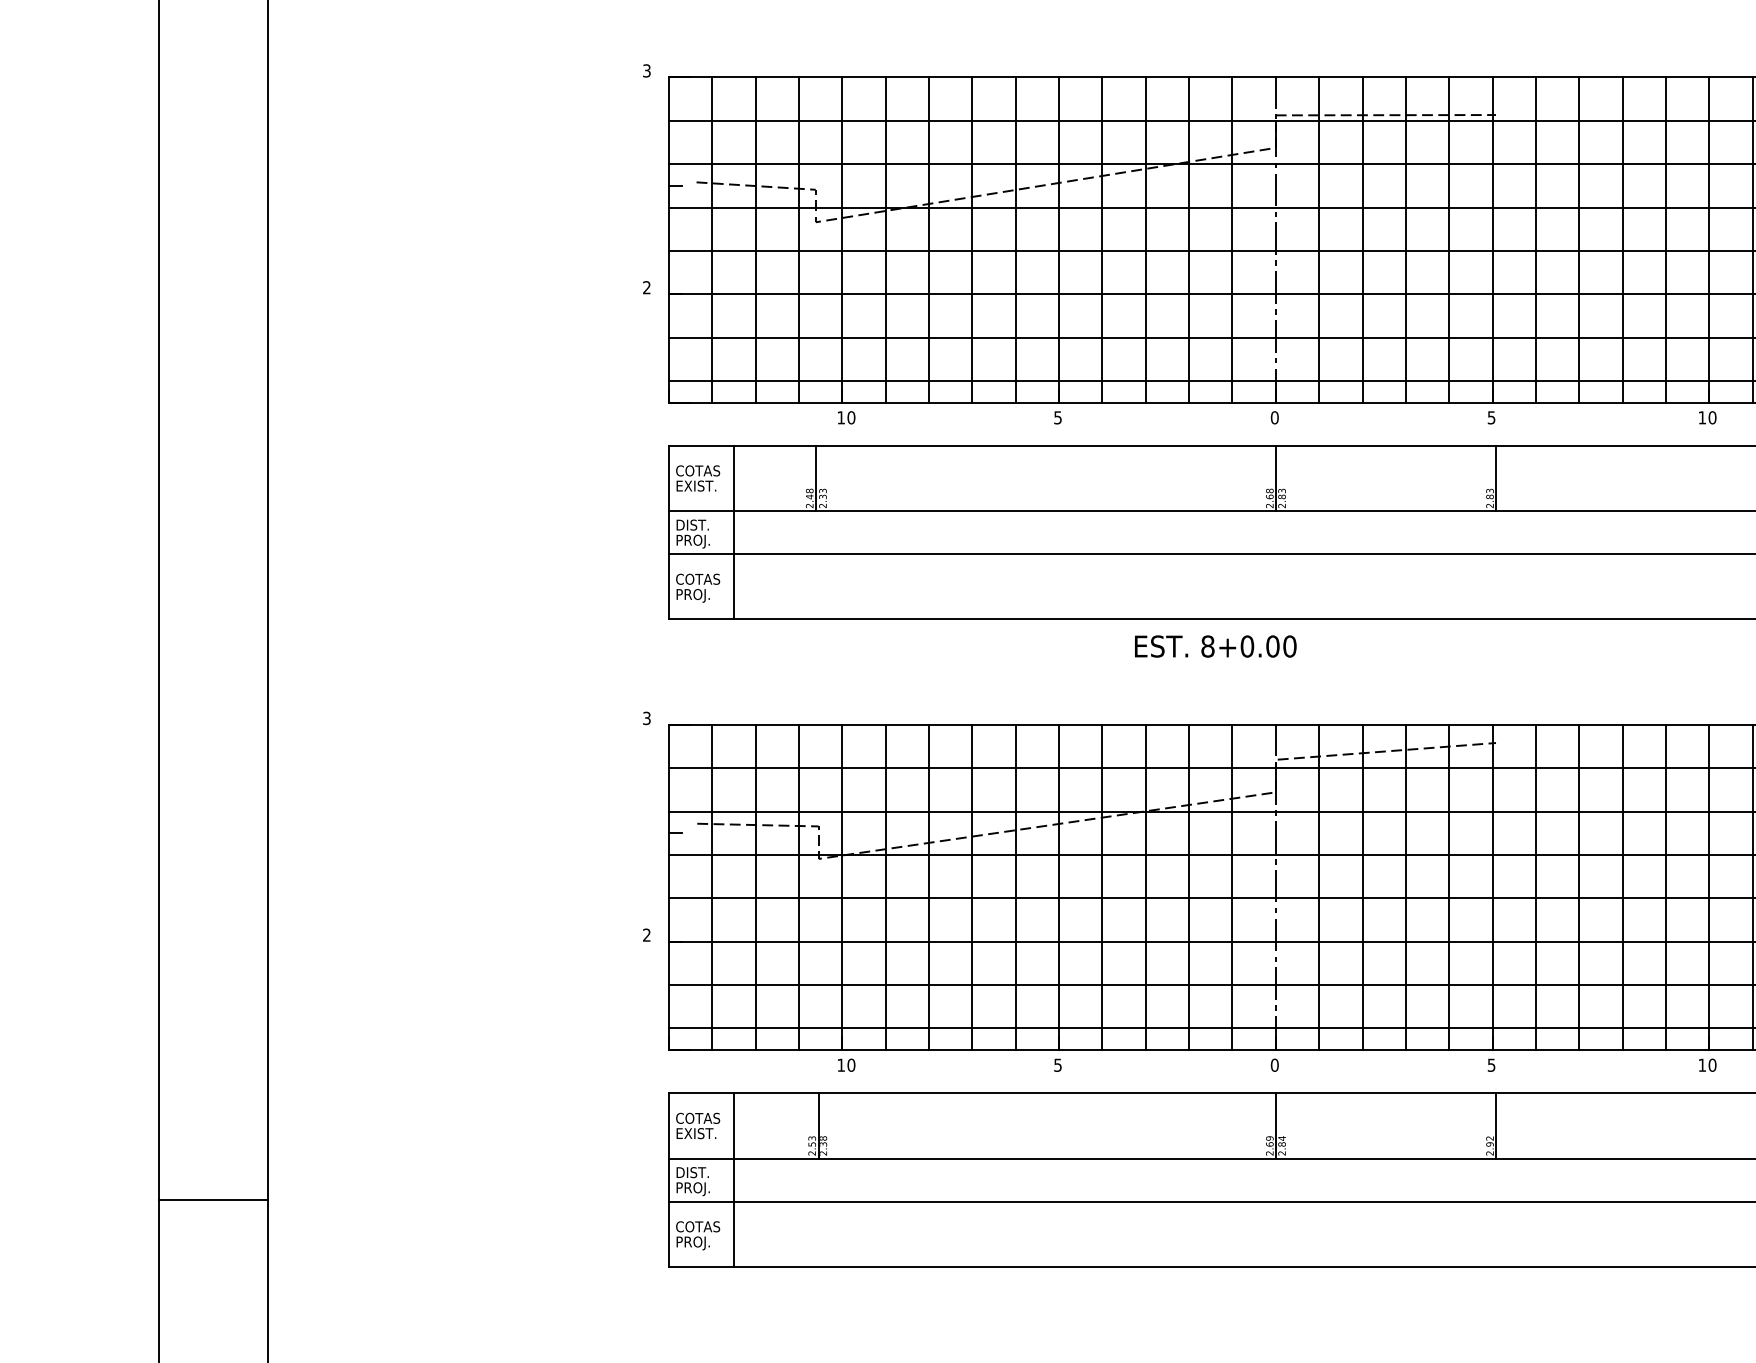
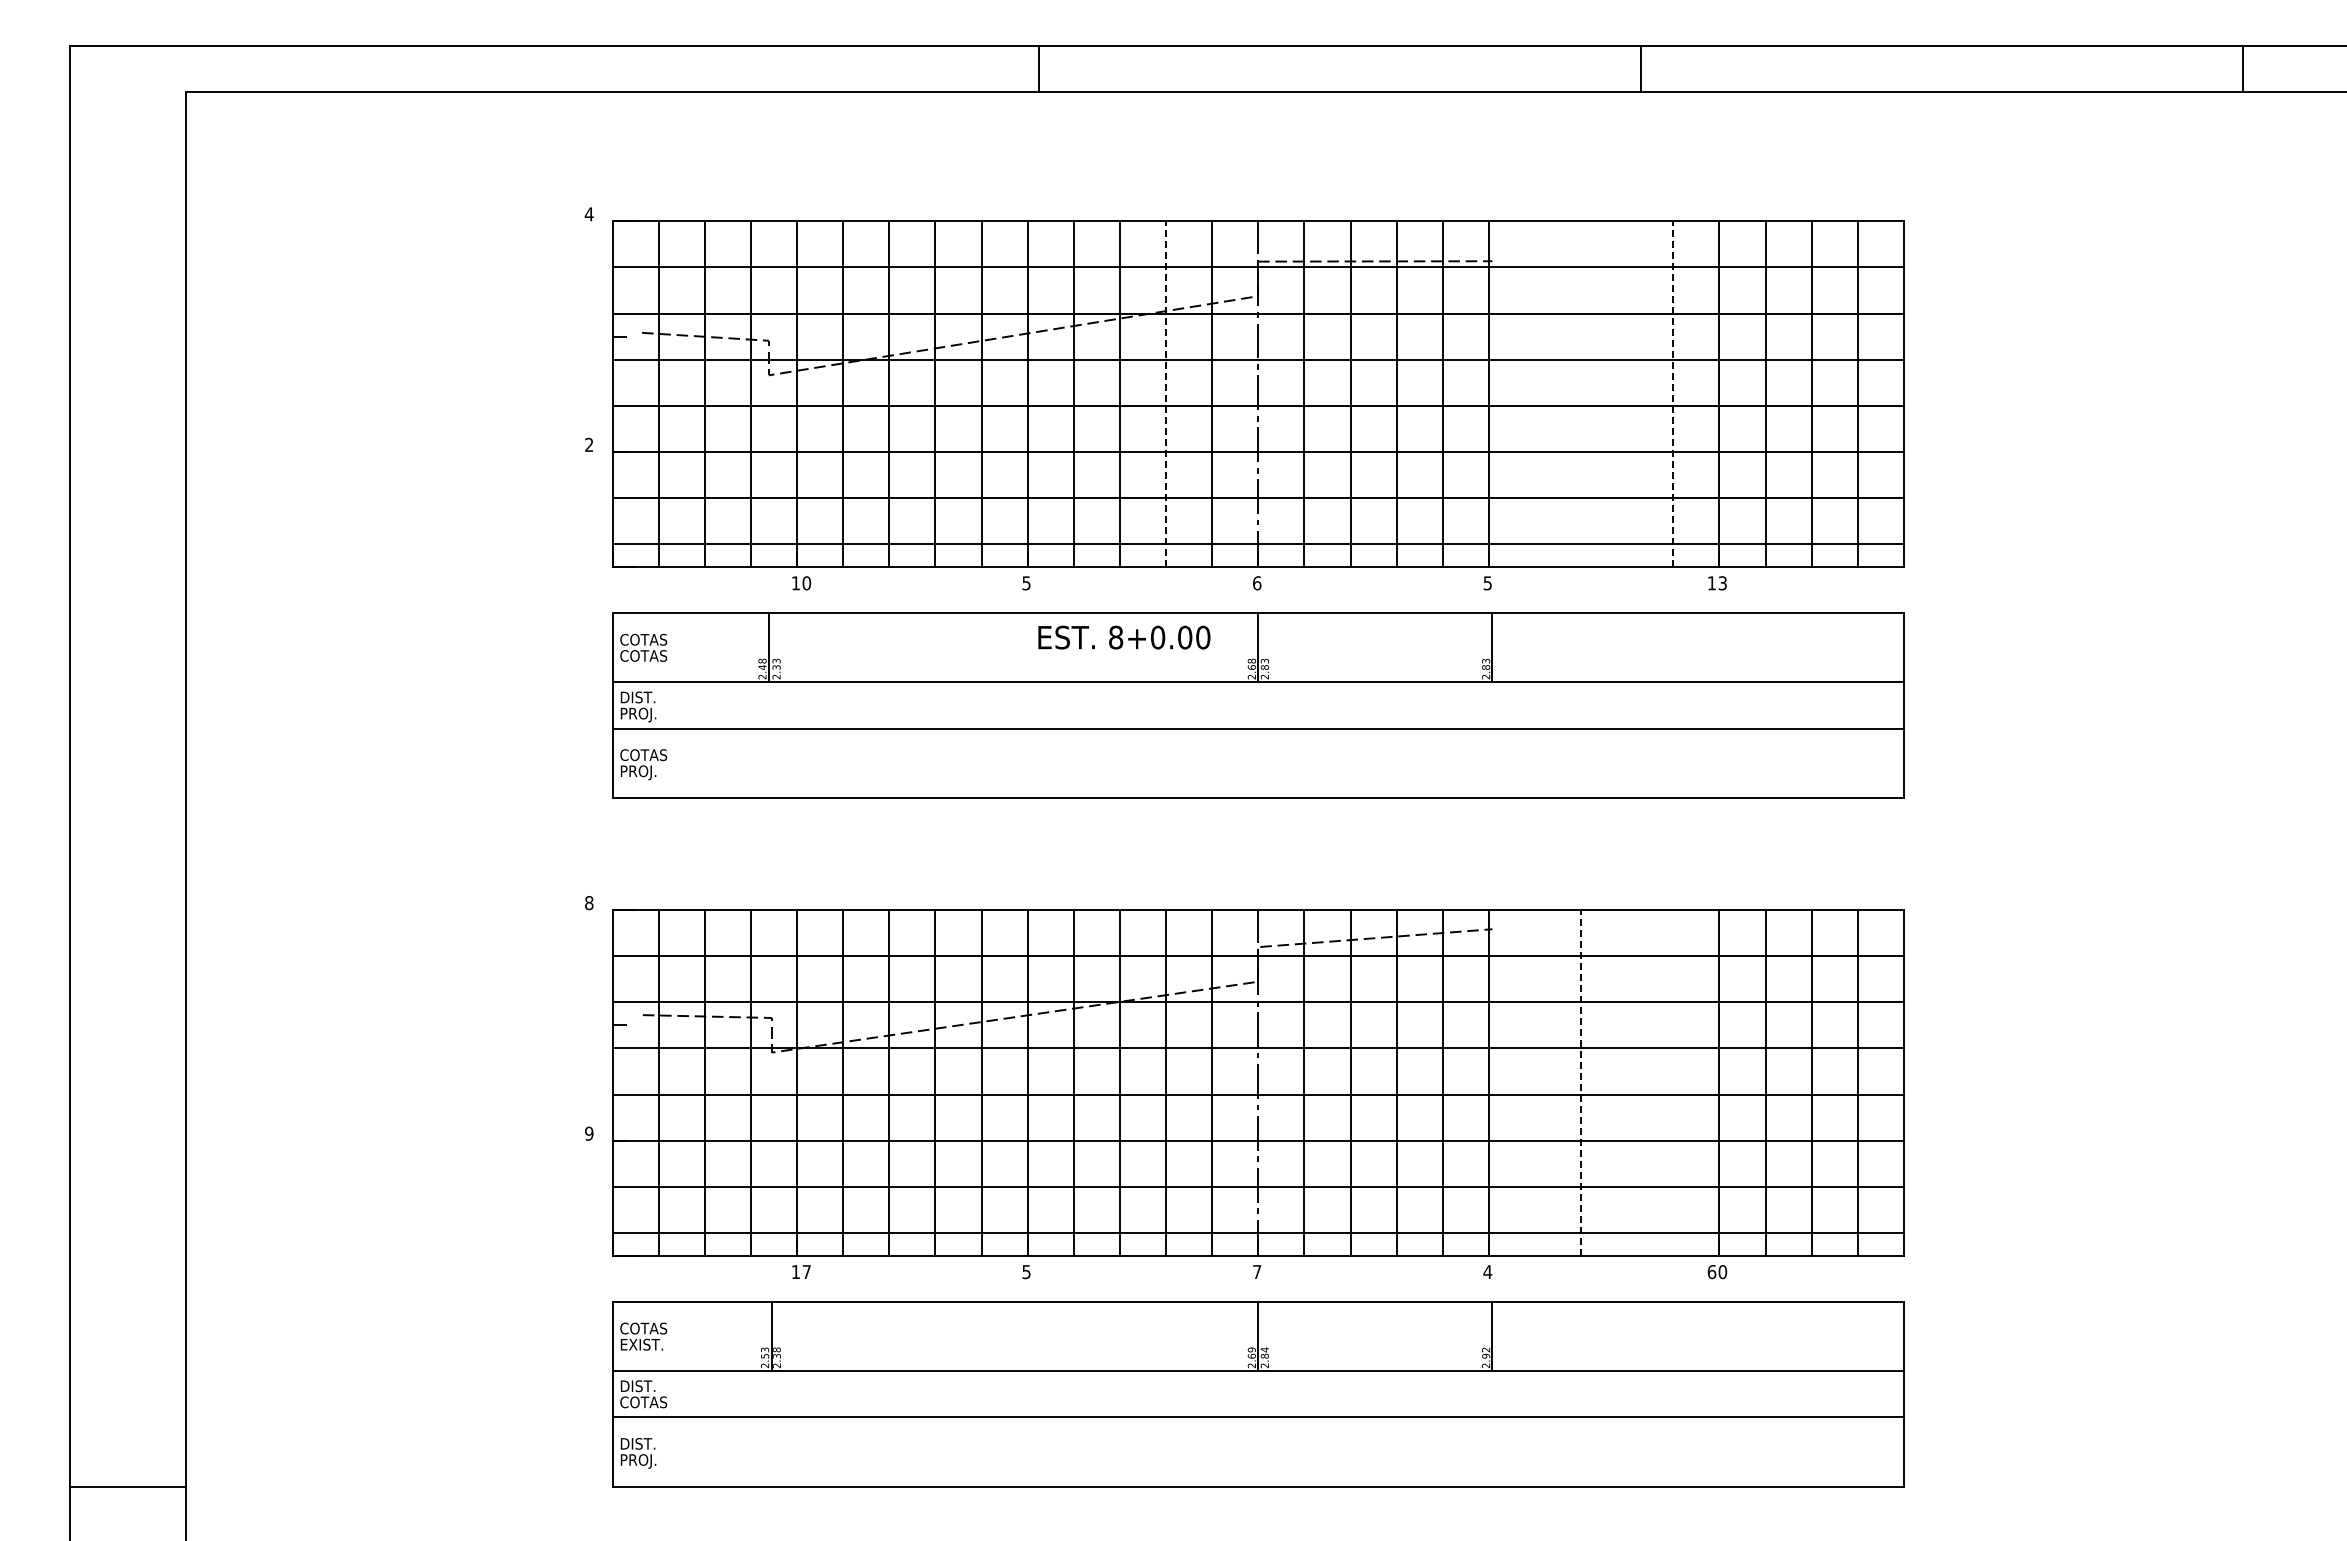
text: (646, 71) -> (588, 214), 3 -> 4
line: (1189, 240) -> (1166, 394), solid -> dashed
line: (1535, 240) -> (1534, 394), removed
line: (1579, 240) -> (1581, 394), removed
line: (1622, 240) -> (1627, 394), removed
line: (1666, 240) -> (1673, 394), solid -> dashed
text: (1275, 417) -> (1257, 583), 0 -> 6
text: (1712, 417) -> (1722, 583), 10 -> 13
text: (697, 485) -> (643, 655), EXIST. -> COTAS
line: (733, 532) -> (681, 705), removed
text: (1215, 646) -> (1124, 637), moved
text: (647, 718) -> (589, 903), 3 -> 8
line: (1535, 887) -> (1534, 1082), removed
line: (1579, 887) -> (1581, 1082), solid -> dashed
line: (1622, 887) -> (1627, 1082), removed
line: (1666, 887) -> (1673, 1082), removed
text: (647, 935) -> (589, 1133), 2 -> 9
text: (851, 1065) -> (806, 1272), 10 -> 17
text: (1275, 1065) -> (1257, 1272), 0 -> 7
text: (1491, 1065) -> (1487, 1272), 5 -> 4
text: (1701, 1065) -> (1711, 1272), 10 -> 60
line: (733, 1180) -> (681, 1394), removed
text: (697, 1188) -> (643, 1403), PROJ. -> COTAS
line: (212, 1200) -> (127, 1486), moved
text: (697, 1226) -> (643, 1443), COTAS -> DIST.

